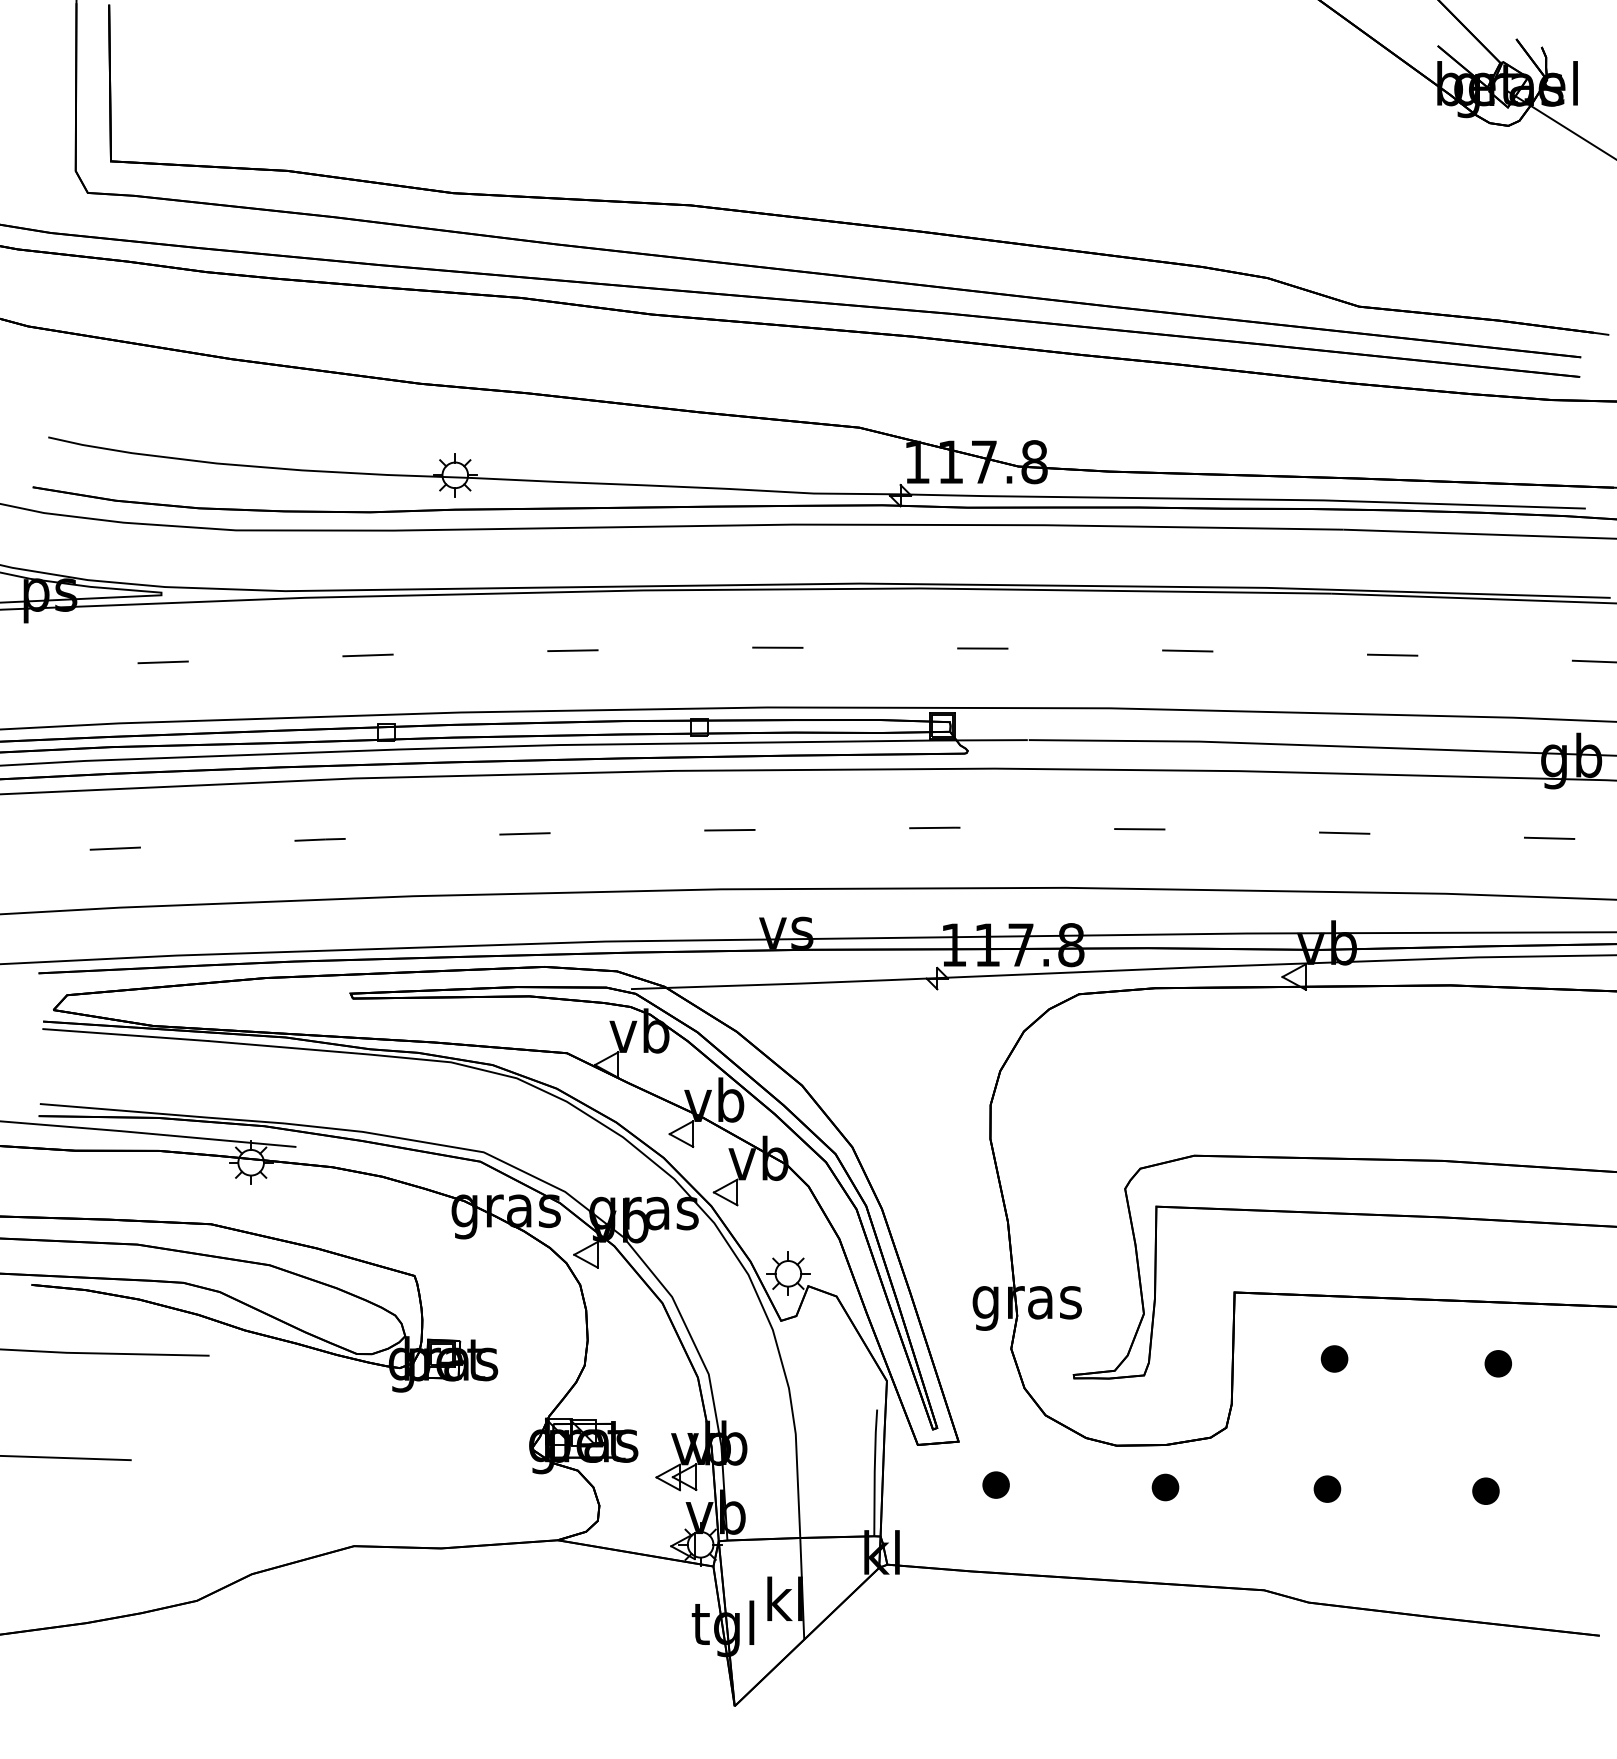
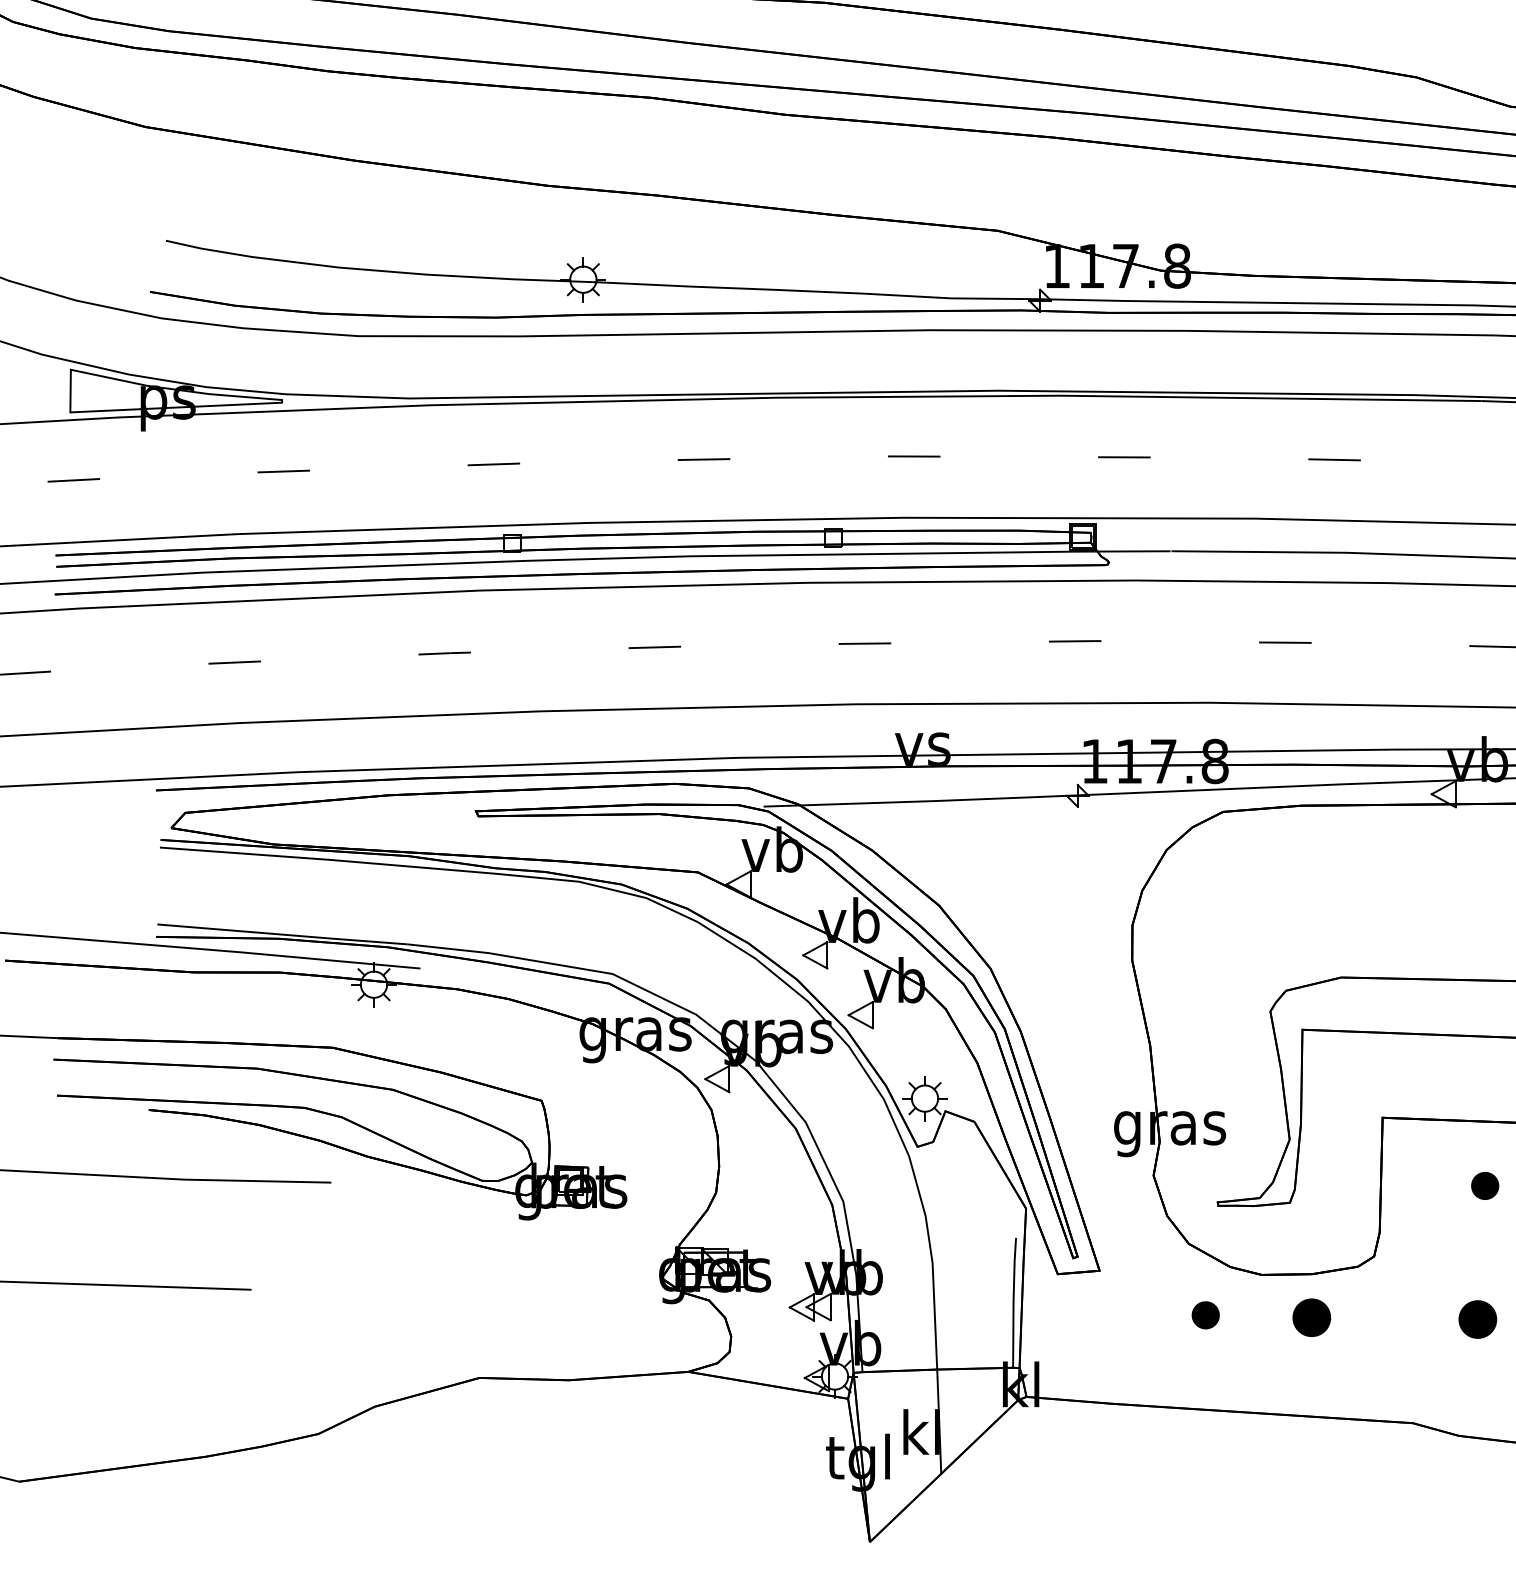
part: (995, 1484) -> (1205, 1314), moved
part: (1165, 1487) -> (1311, 1317), size x1.4
part: (1327, 1488) -> (1477, 1318), size x1.4

